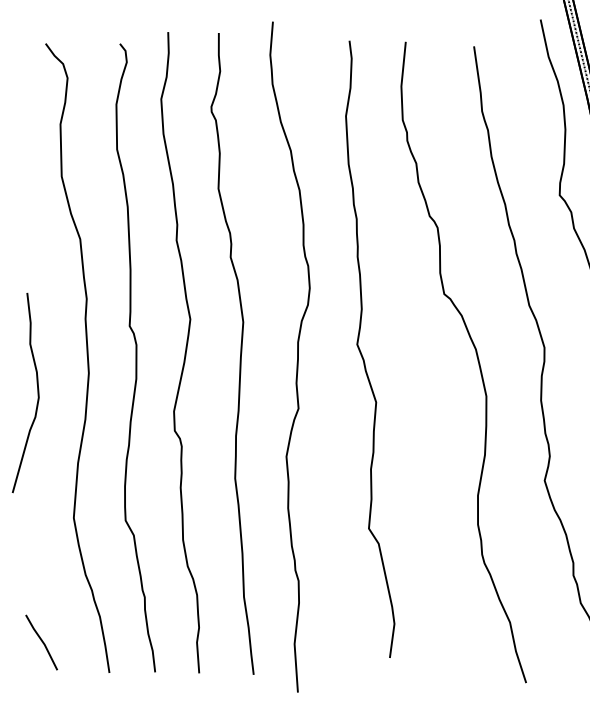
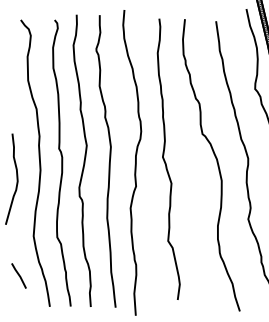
line: (40, 641) -> (18, 275), moved

